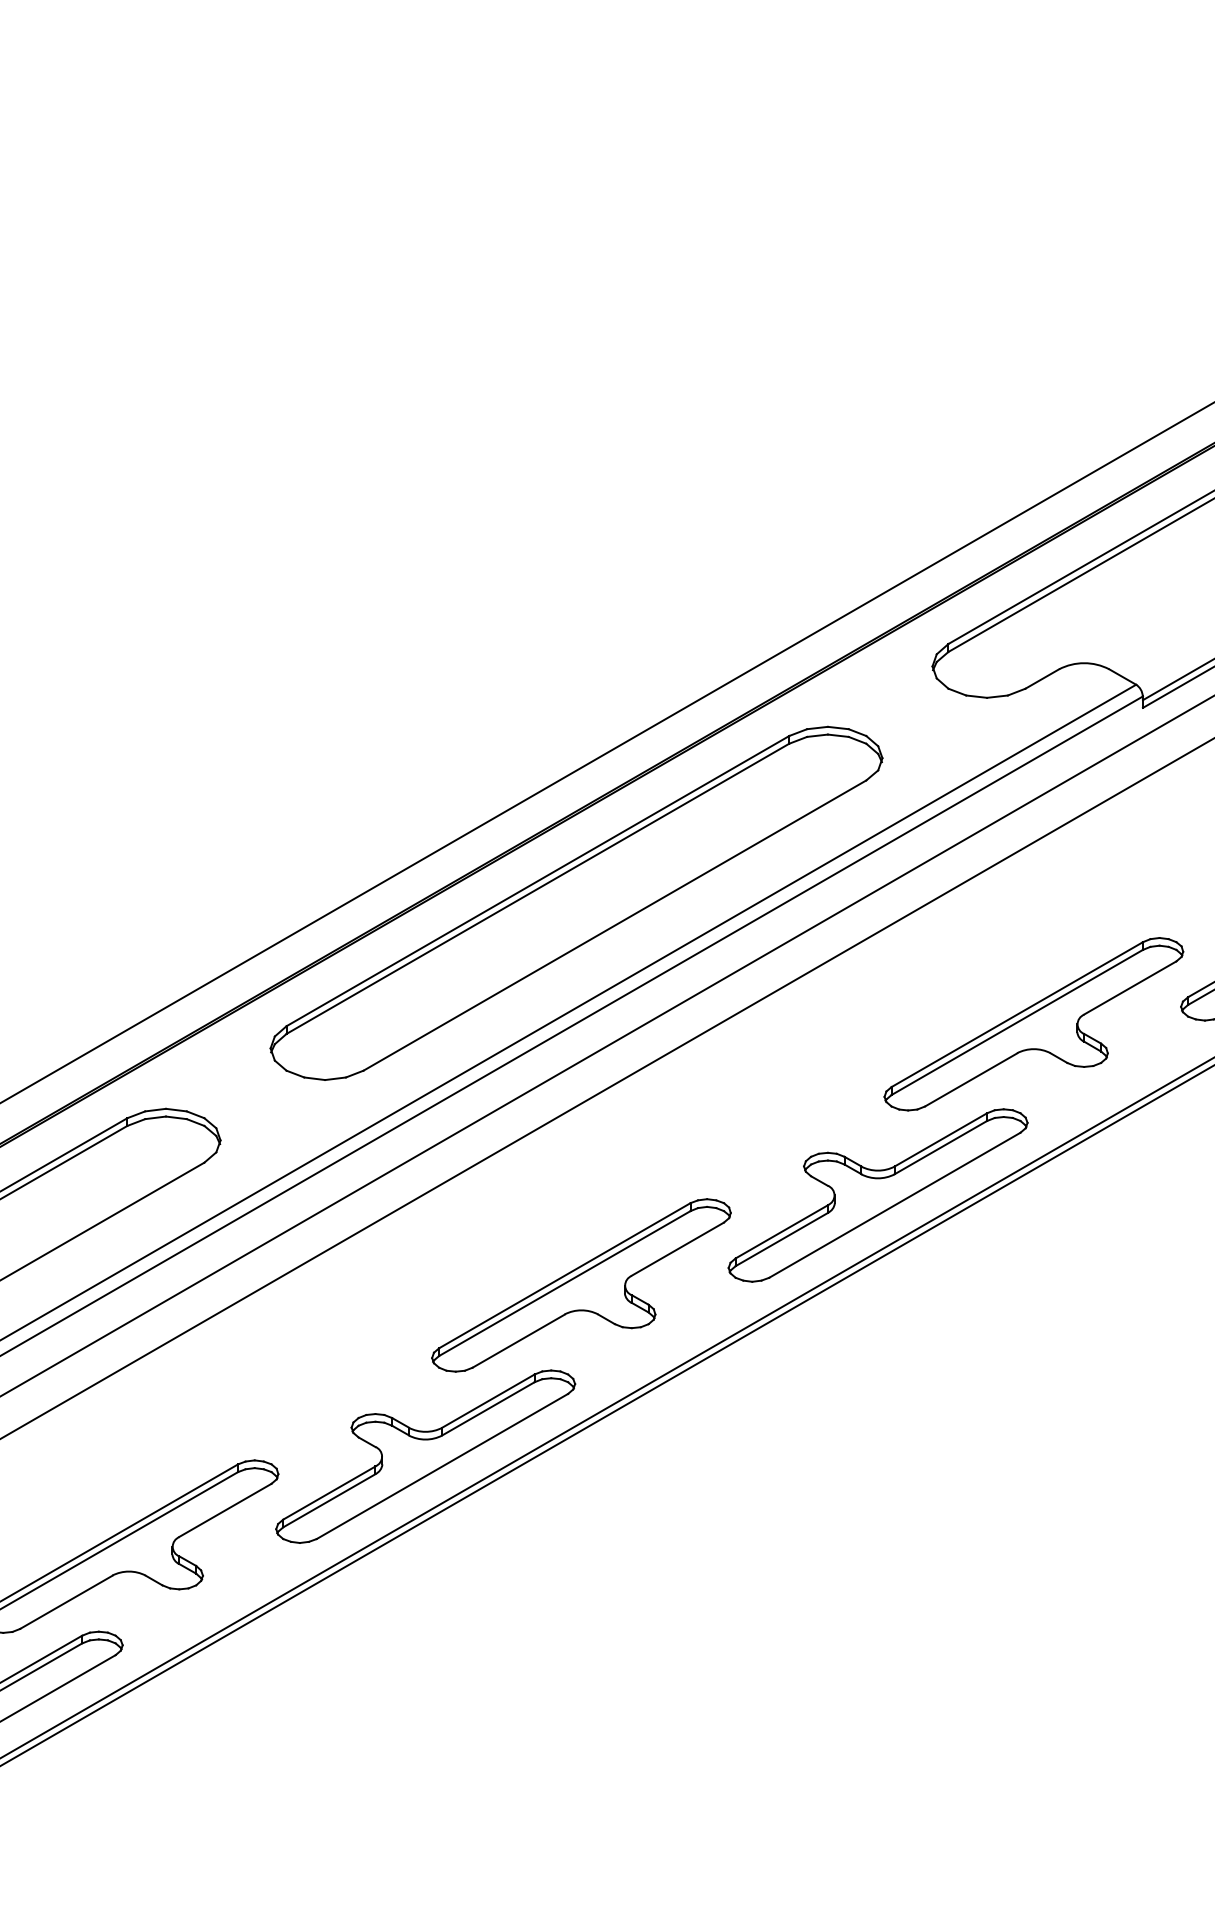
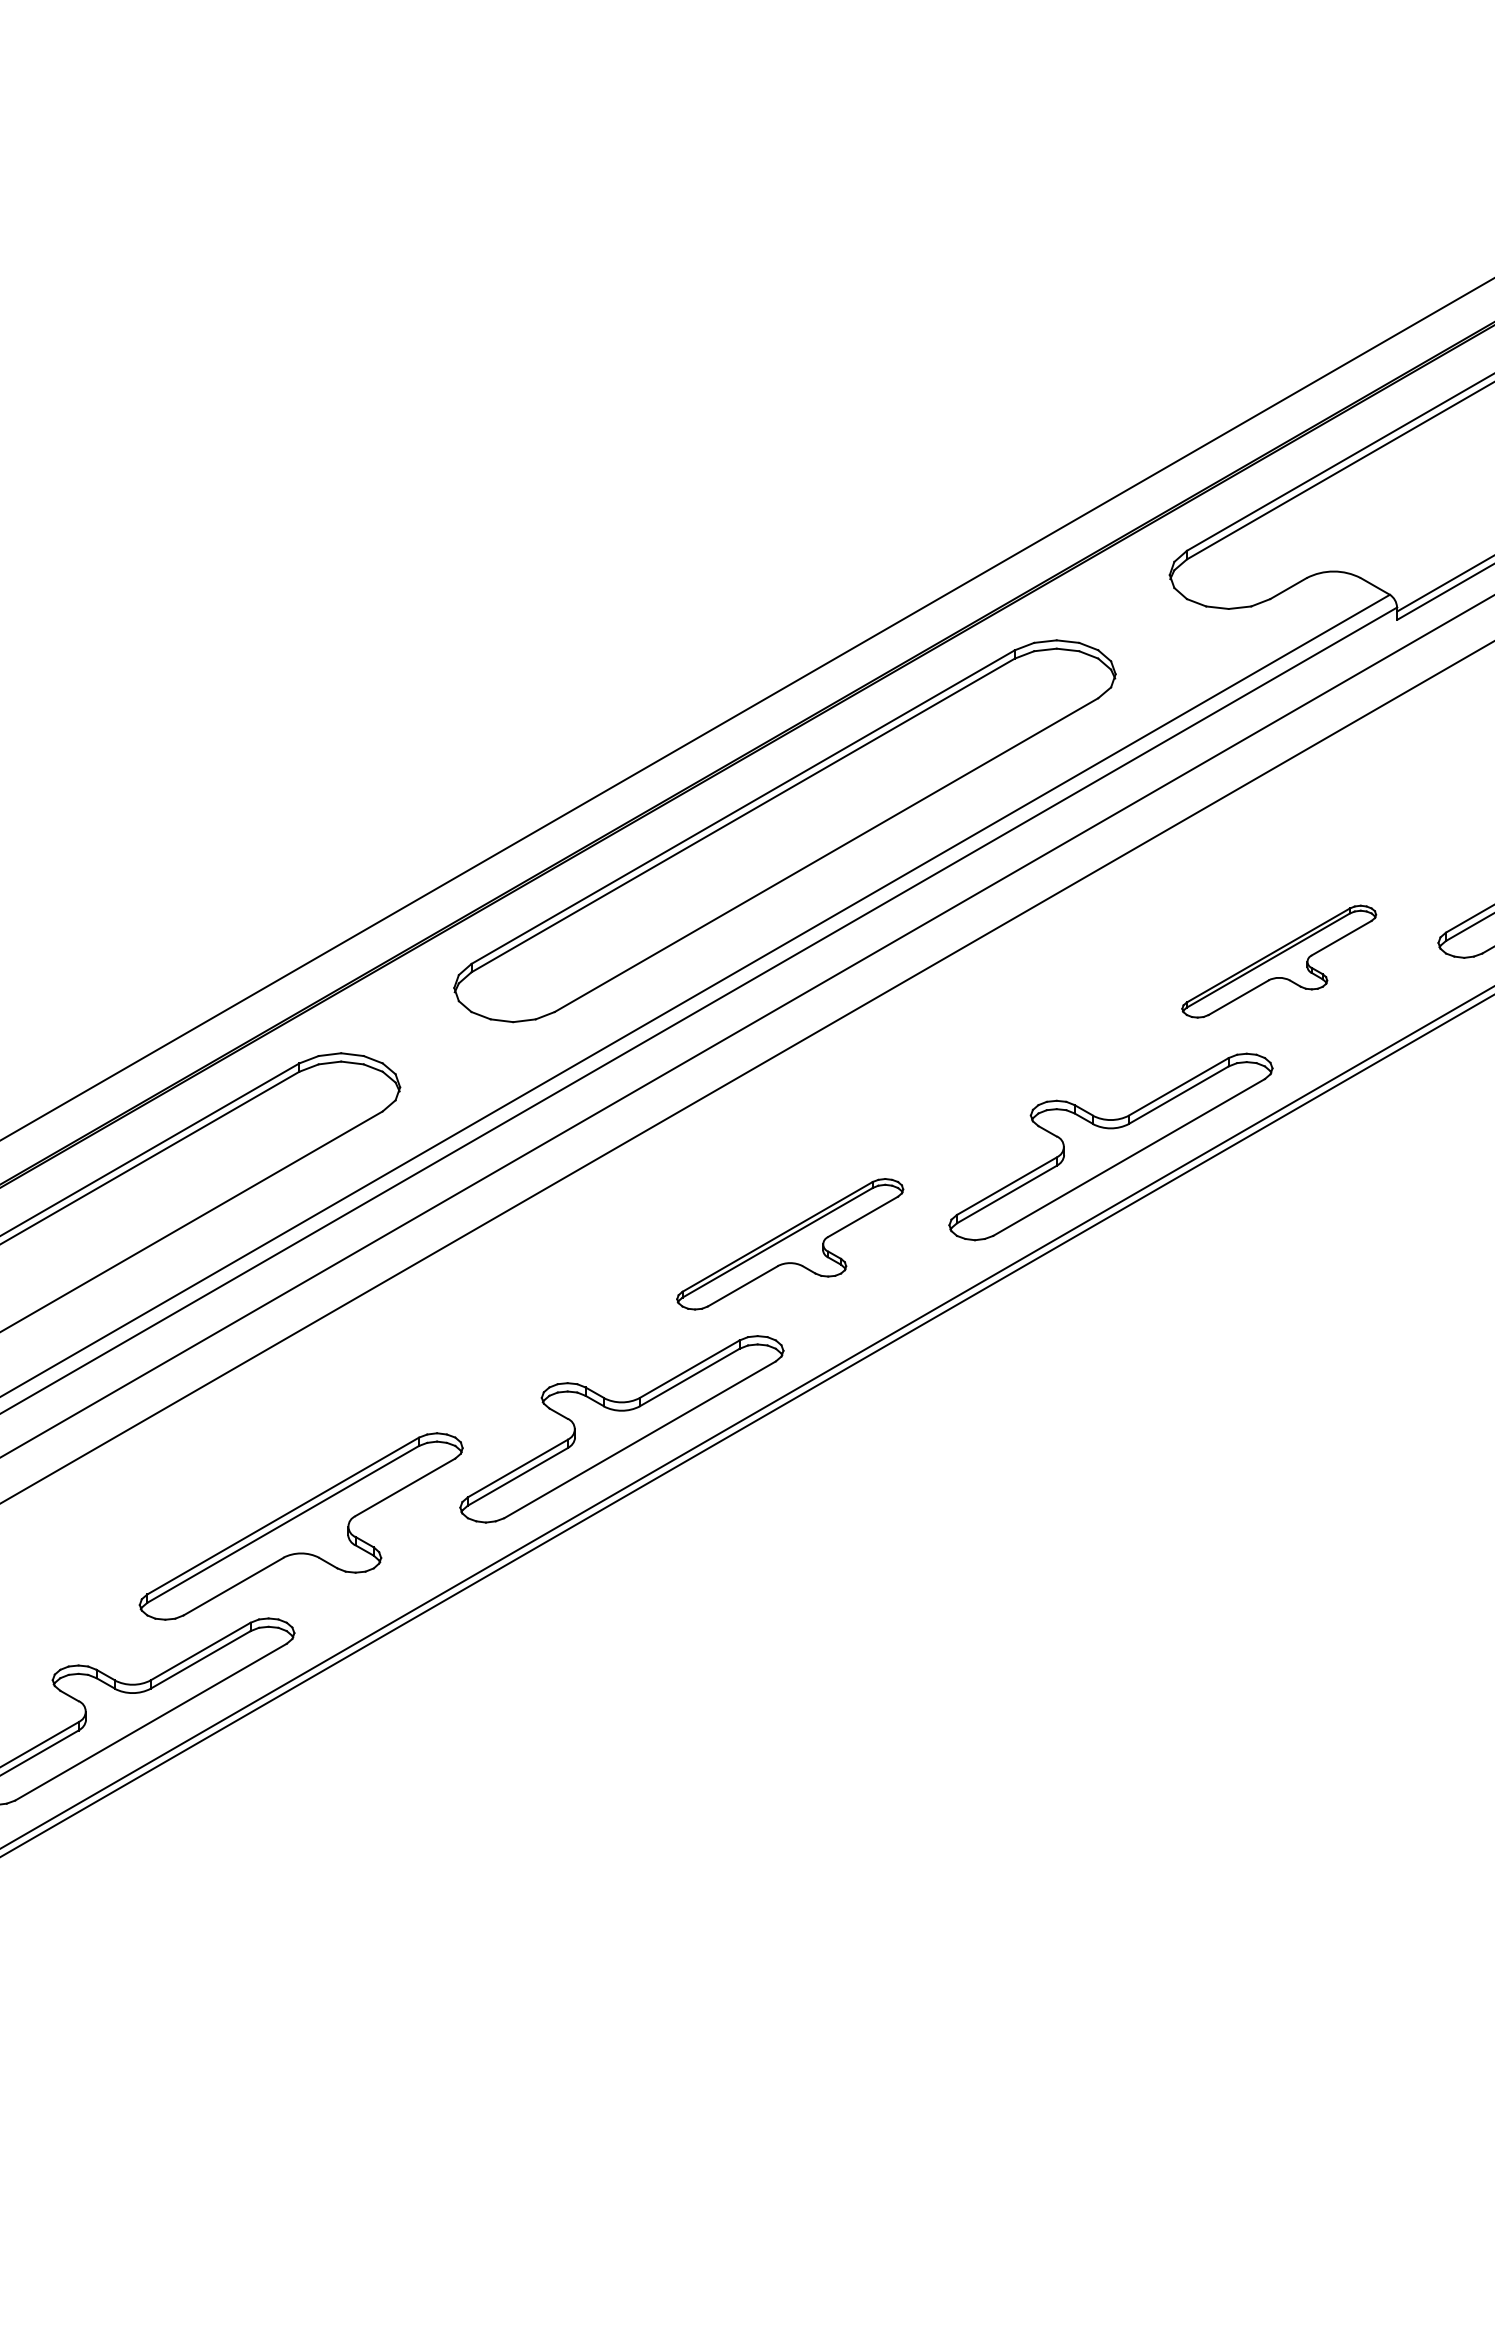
part: (1033, 1023) -> (1278, 961), size x0.6
part: (580, 1285) -> (789, 1244), size x0.7

